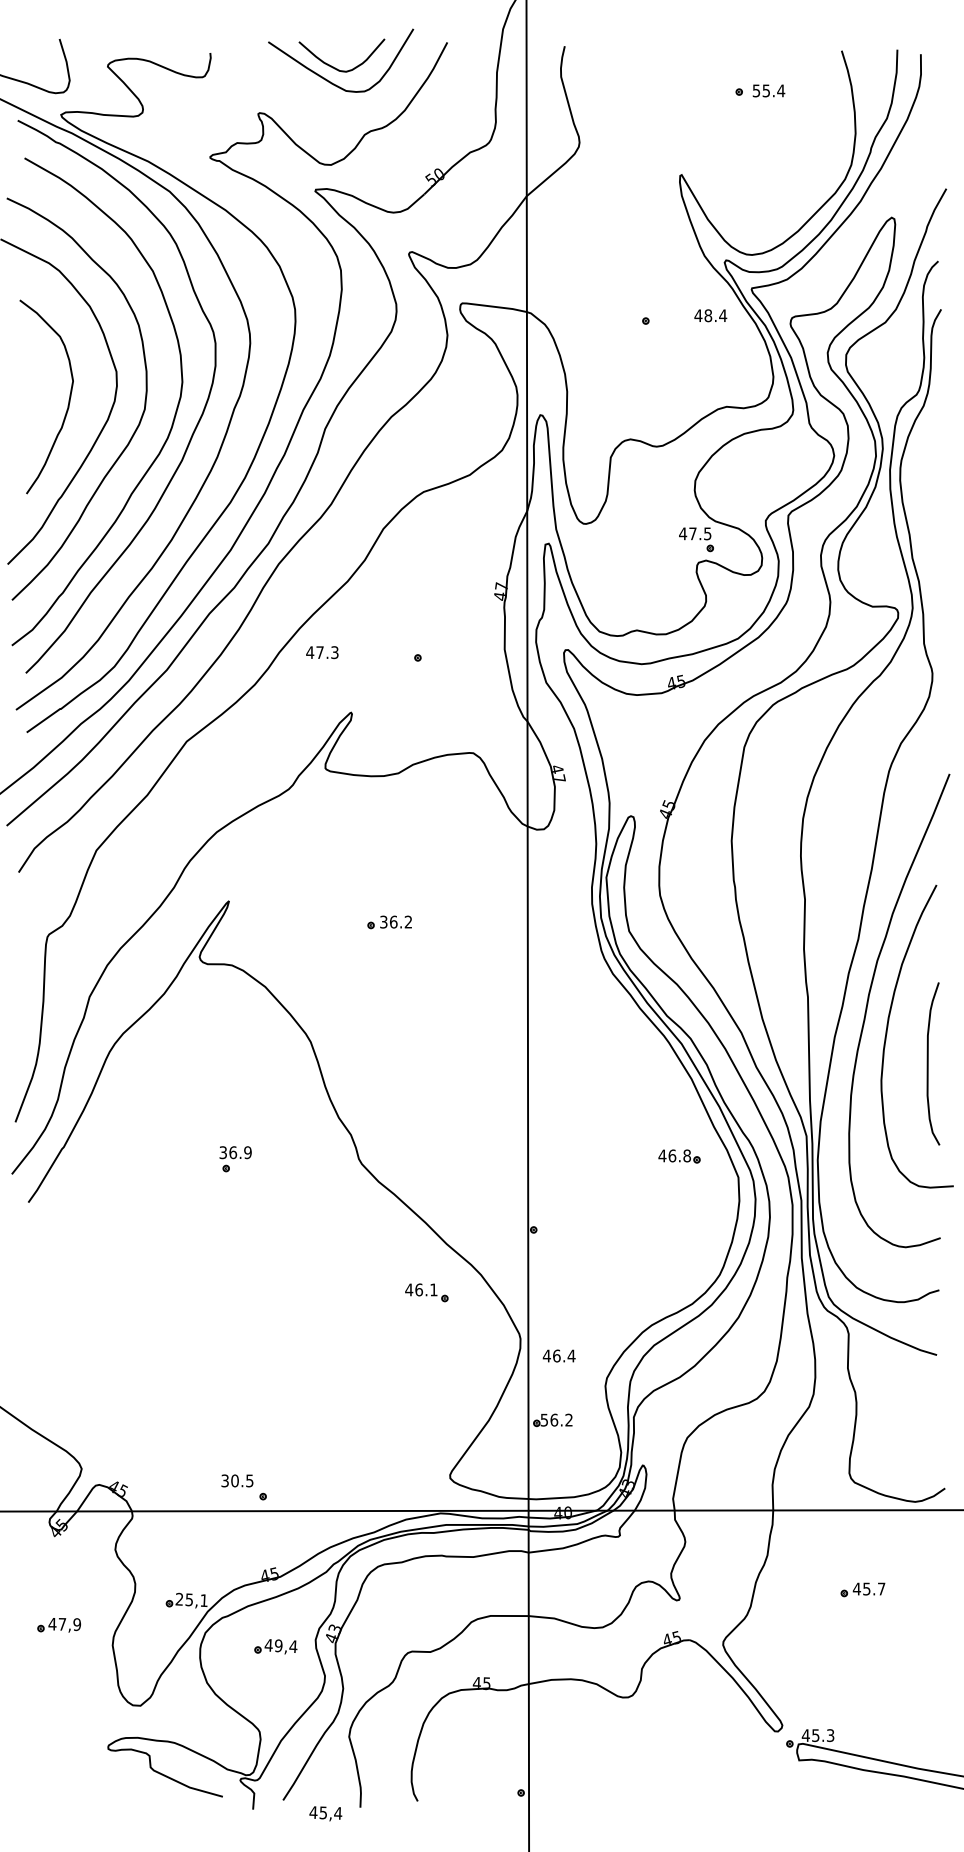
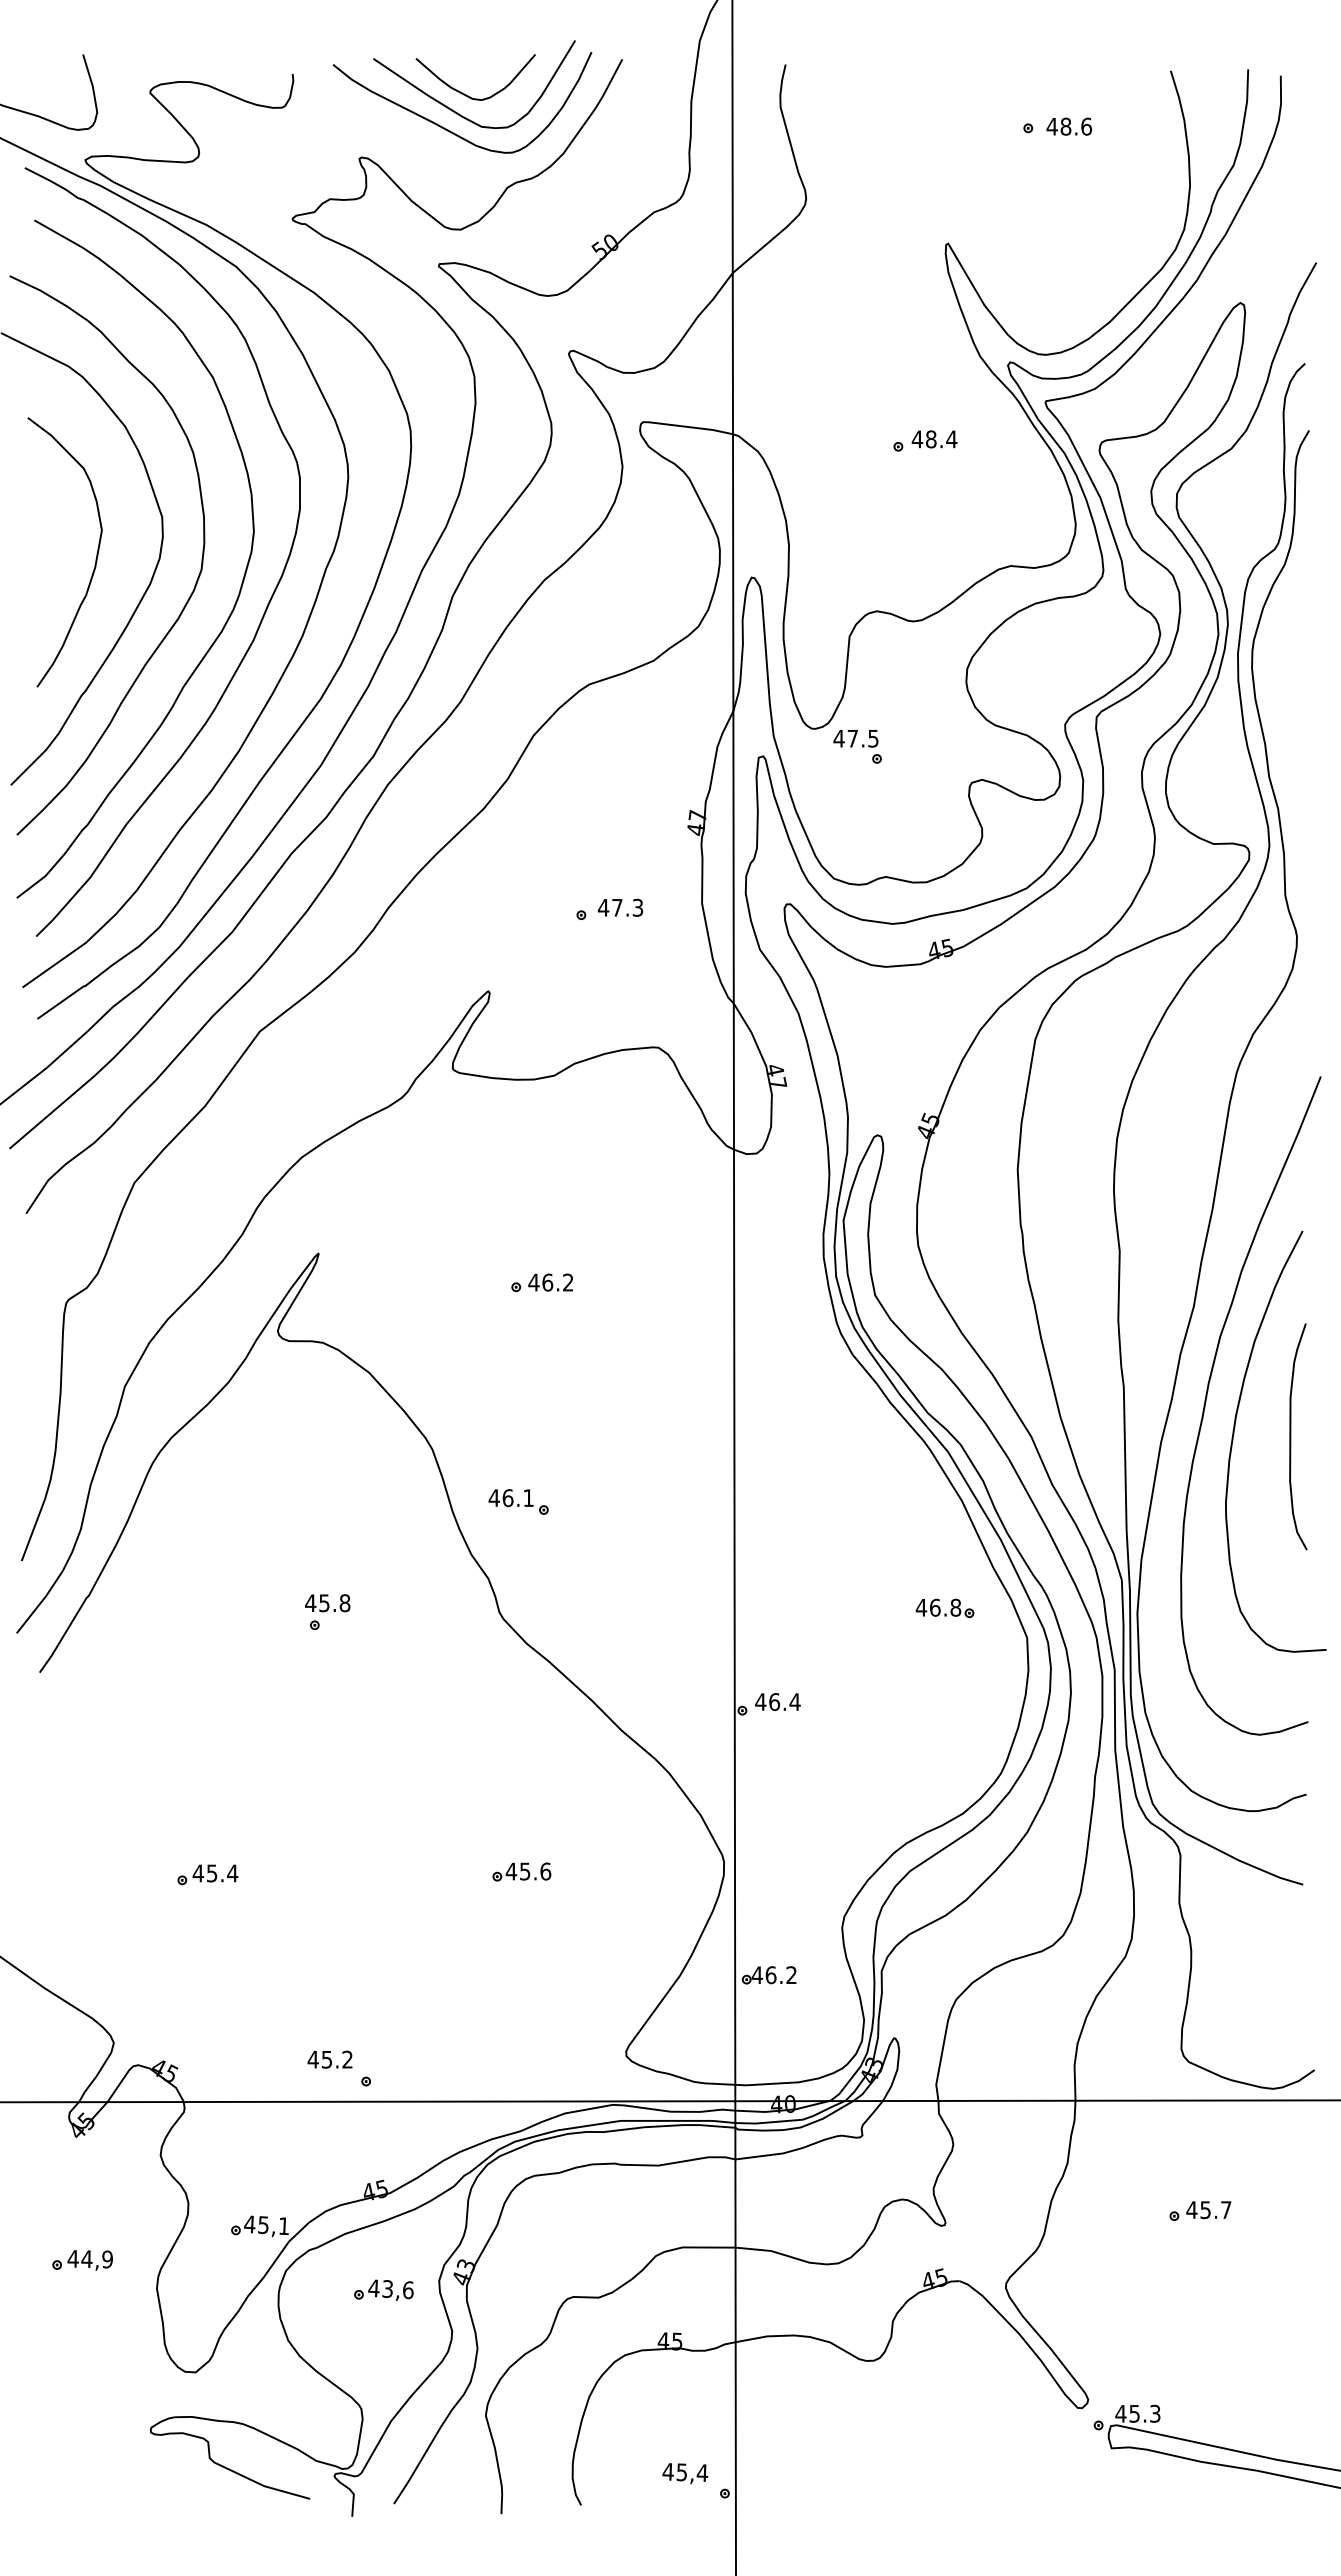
text: (768, 90) -> (1069, 126), 55.4 -> 48.6
curve: (322, 92) -> (448, 129), added
text: (710, 315) -> (934, 439), moved
part: (696, 539) -> (857, 746), moved
text: (322, 652) -> (620, 907), moved
text: (383, 922) -> (533, 1282), 36.2 -> 46.2
curve: (928, 1063) -> (1291, 1436), moved
text: (235, 1152) -> (327, 1603), 36.9 -> 45.8
part: (426, 1292) -> (518, 1501), moved
part: (374, 1345) -> (521, 1871), added
part: (149, 1347) -> (207, 1874), added
text: (558, 1355) -> (777, 1701), moved
text: (543, 1420) -> (756, 1975), 56.2 -> 46.2
text: (236, 1480) -> (329, 2059), 30.5 -> 45.2
text: (179, 1599) -> (249, 2224), 25,1 -> 45,1
text: (62, 1623) -> (86, 2258), 47,9 -> 44,9
text: (285, 1646) -> (397, 2289), 49,4 -> 43,6
text: (325, 1813) -> (685, 2473), moved

